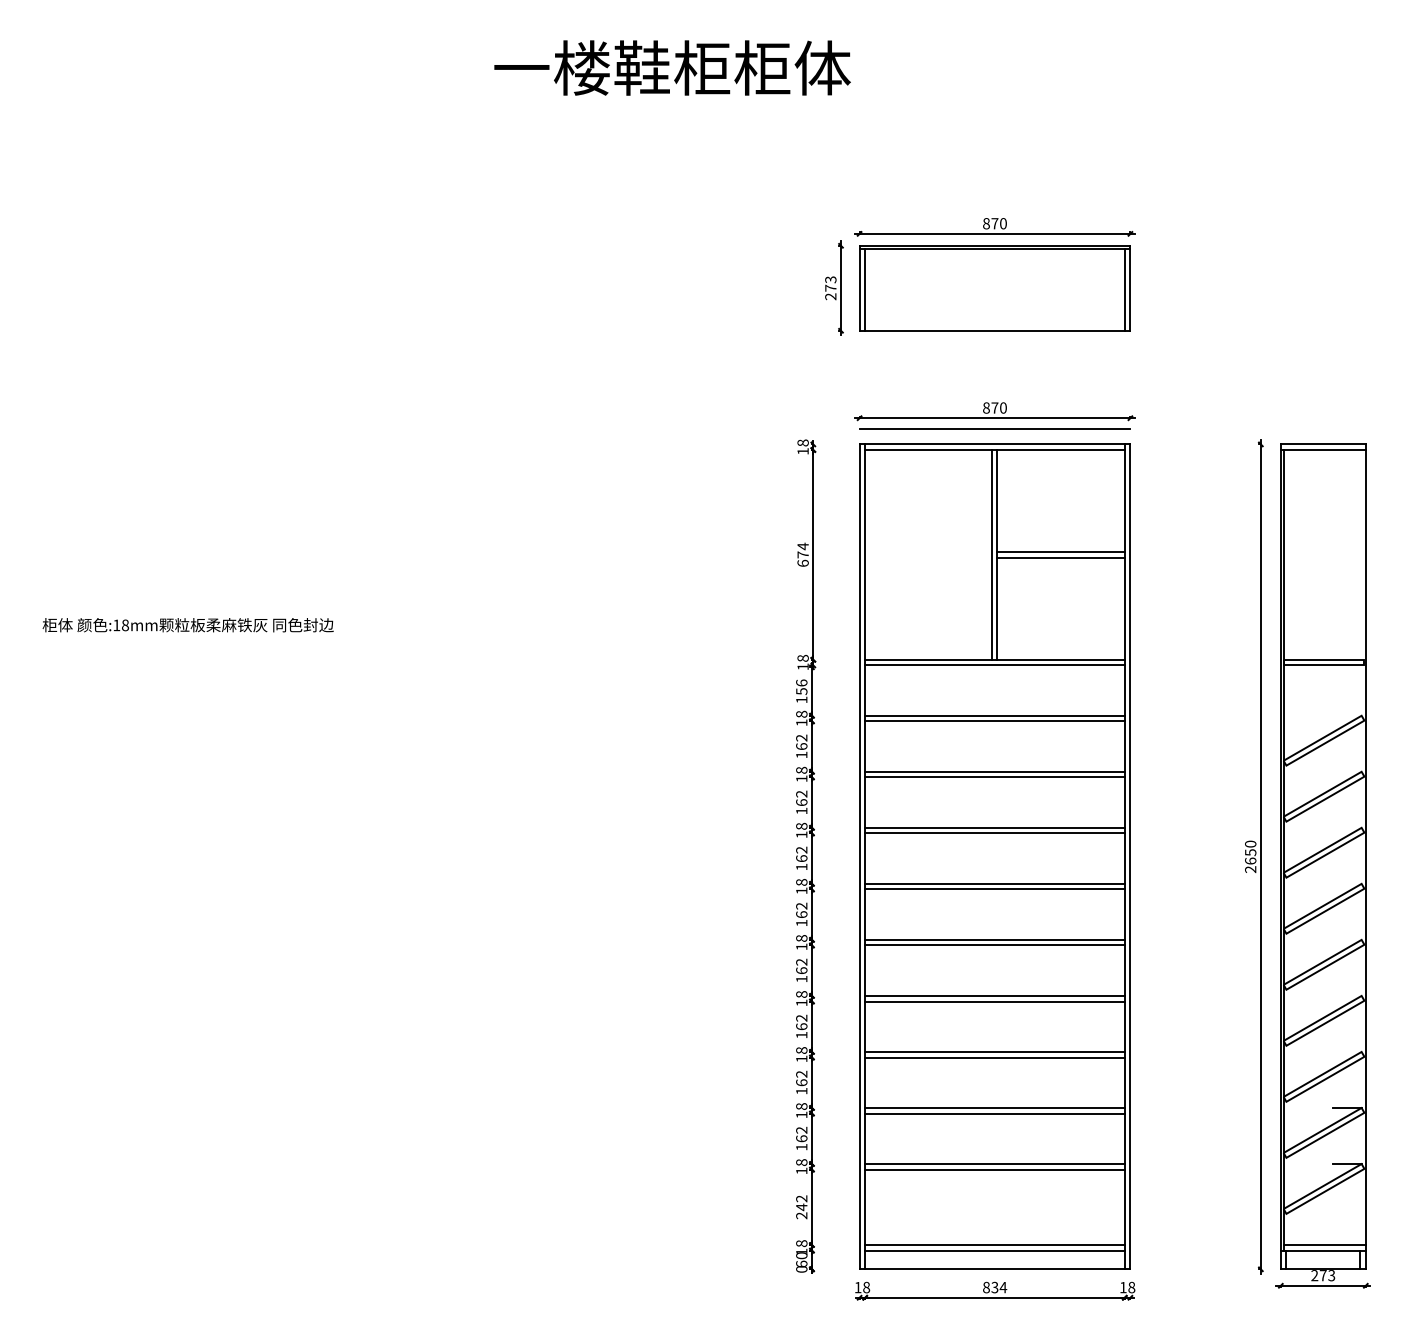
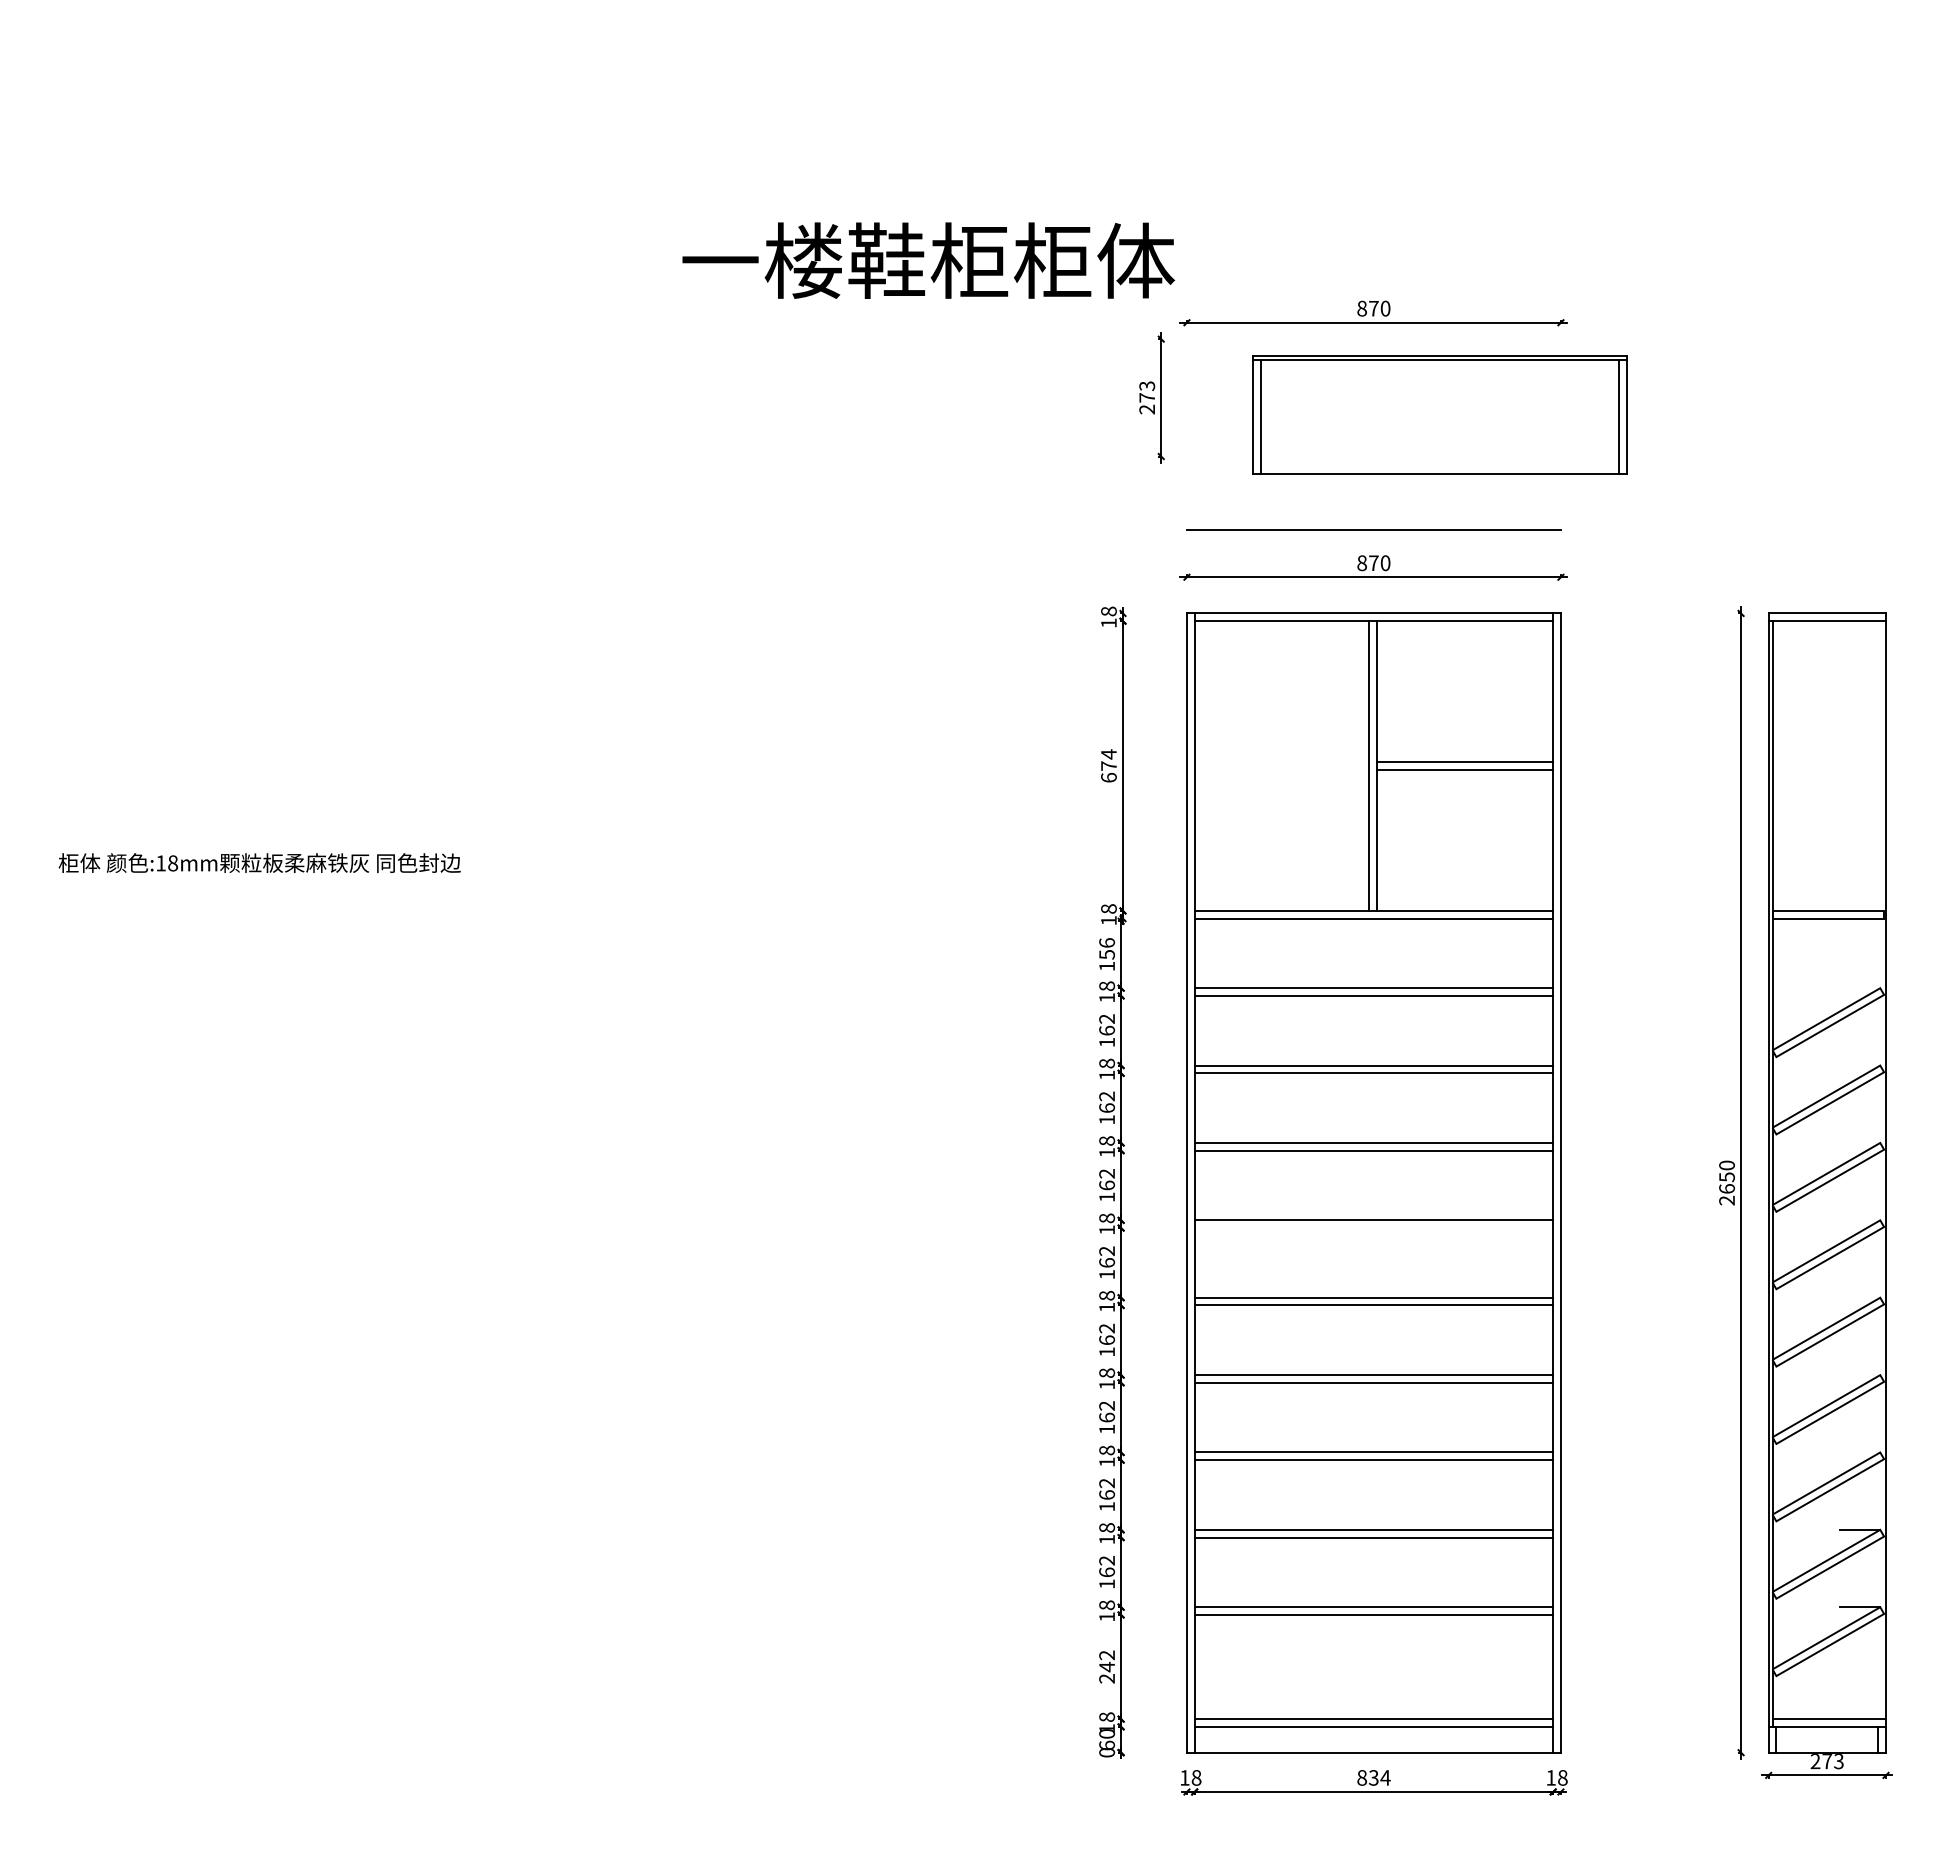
text: (672, 67) -> (928, 260), moved
part: (994, 288) -> (1439, 414), moved
line: (994, 428) -> (1373, 529), moved
line: (994, 889) -> (1373, 1228), removed

